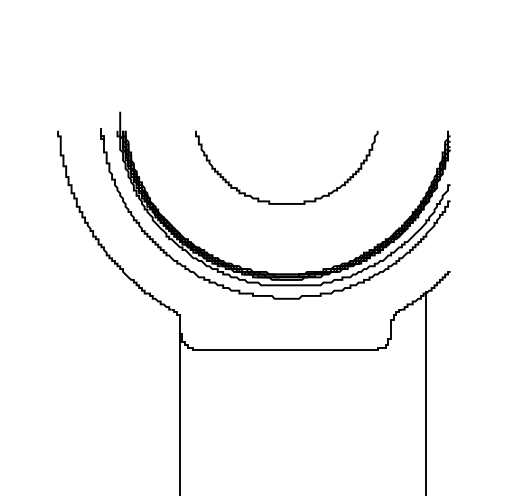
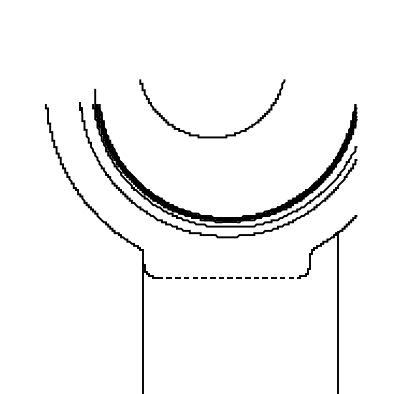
curve: (286, 203) -> (212, 137), moved
line: (286, 350) -> (227, 278), solid -> dashed

